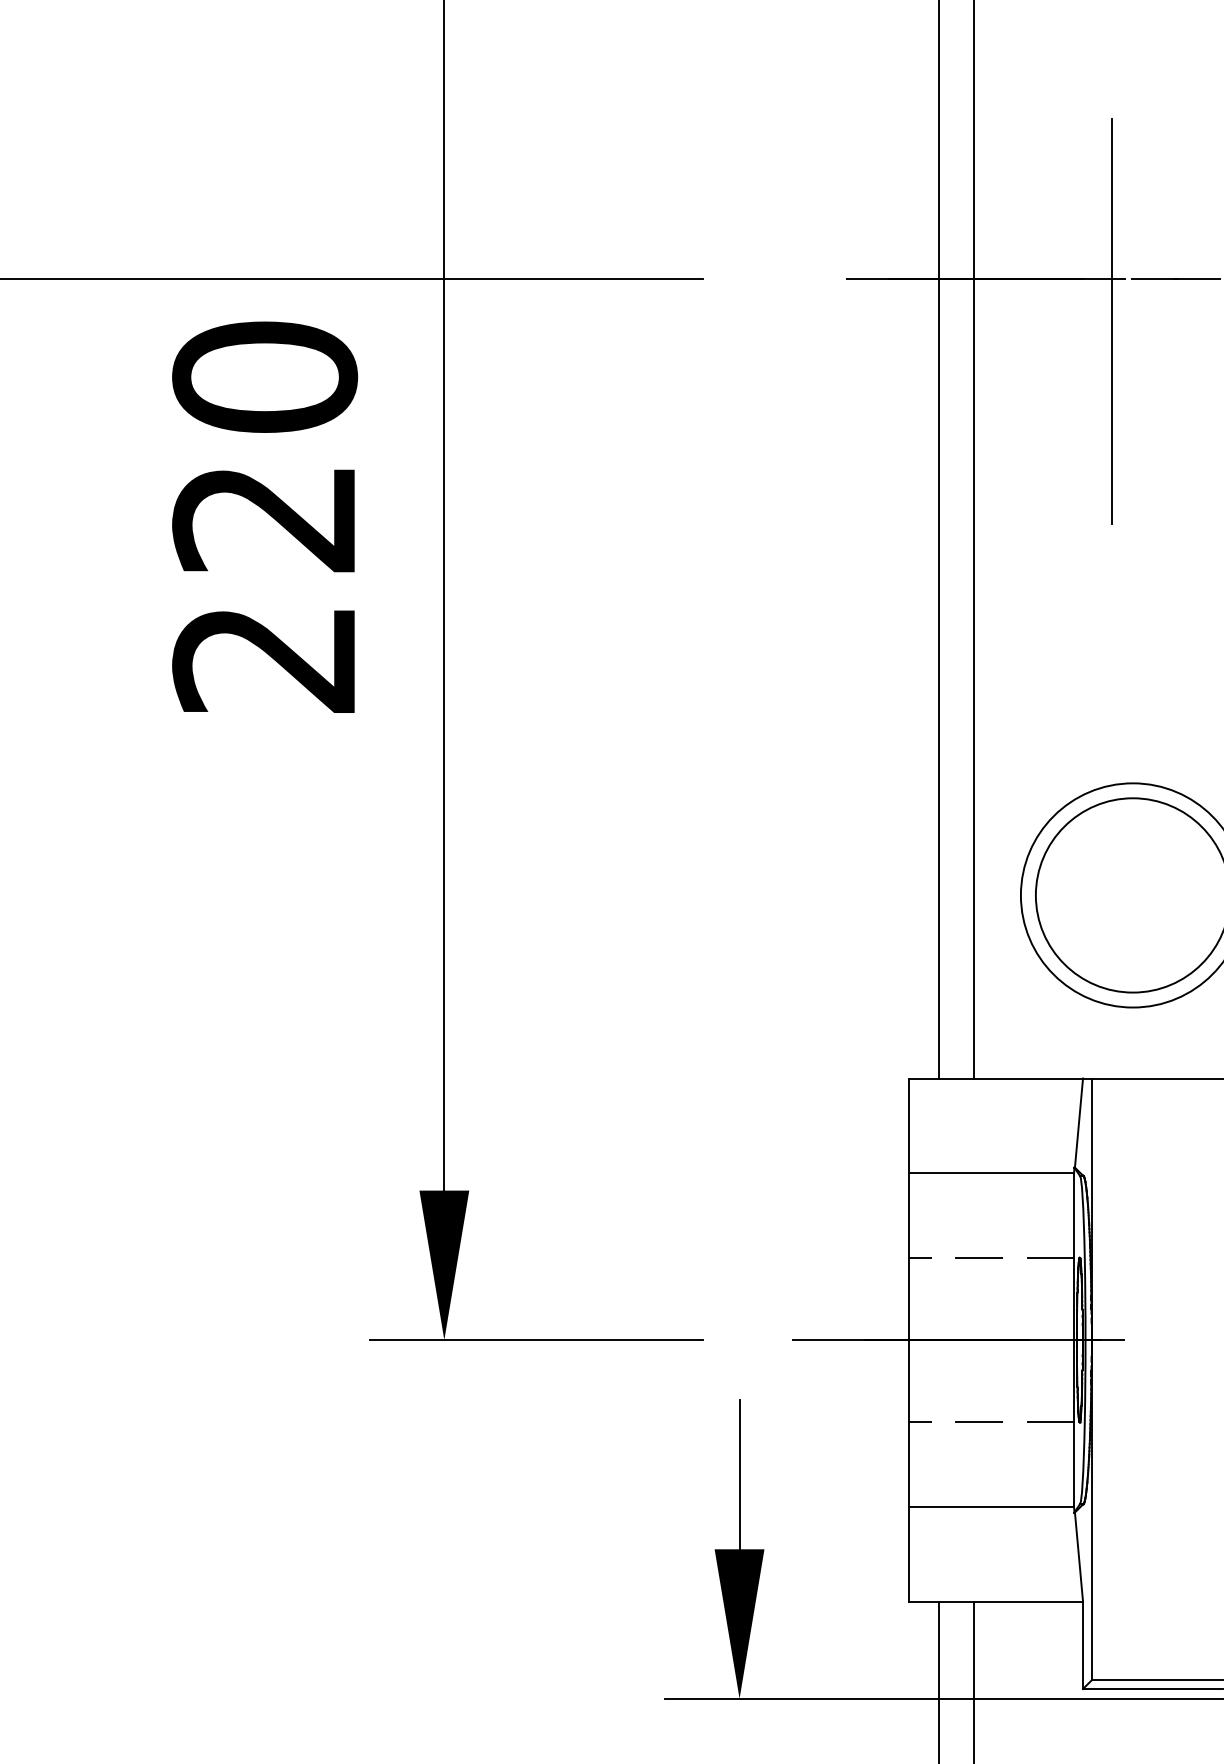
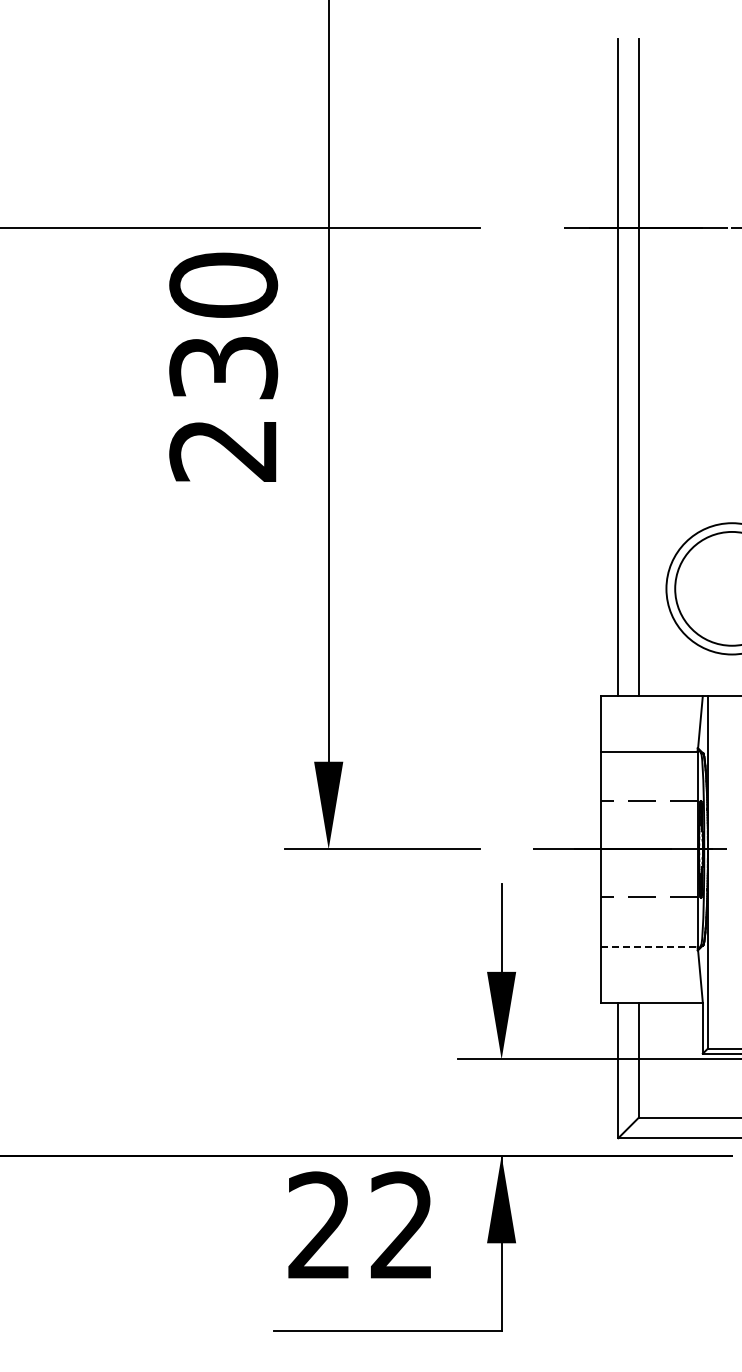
line: (1111, 321) -> (719, 252), removed
text: (264, 519) -> (223, 368), 220 -> 230
line: (992, 1505) -> (649, 946), solid -> dashed

